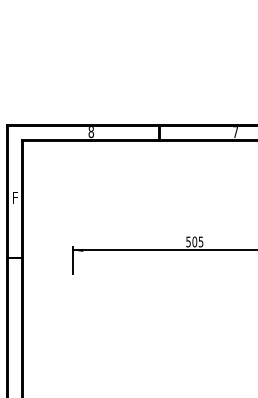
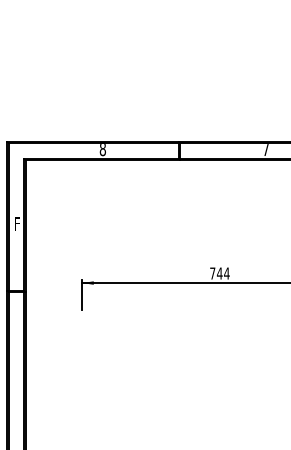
text: (194, 241) -> (219, 273), 505 -> 744

